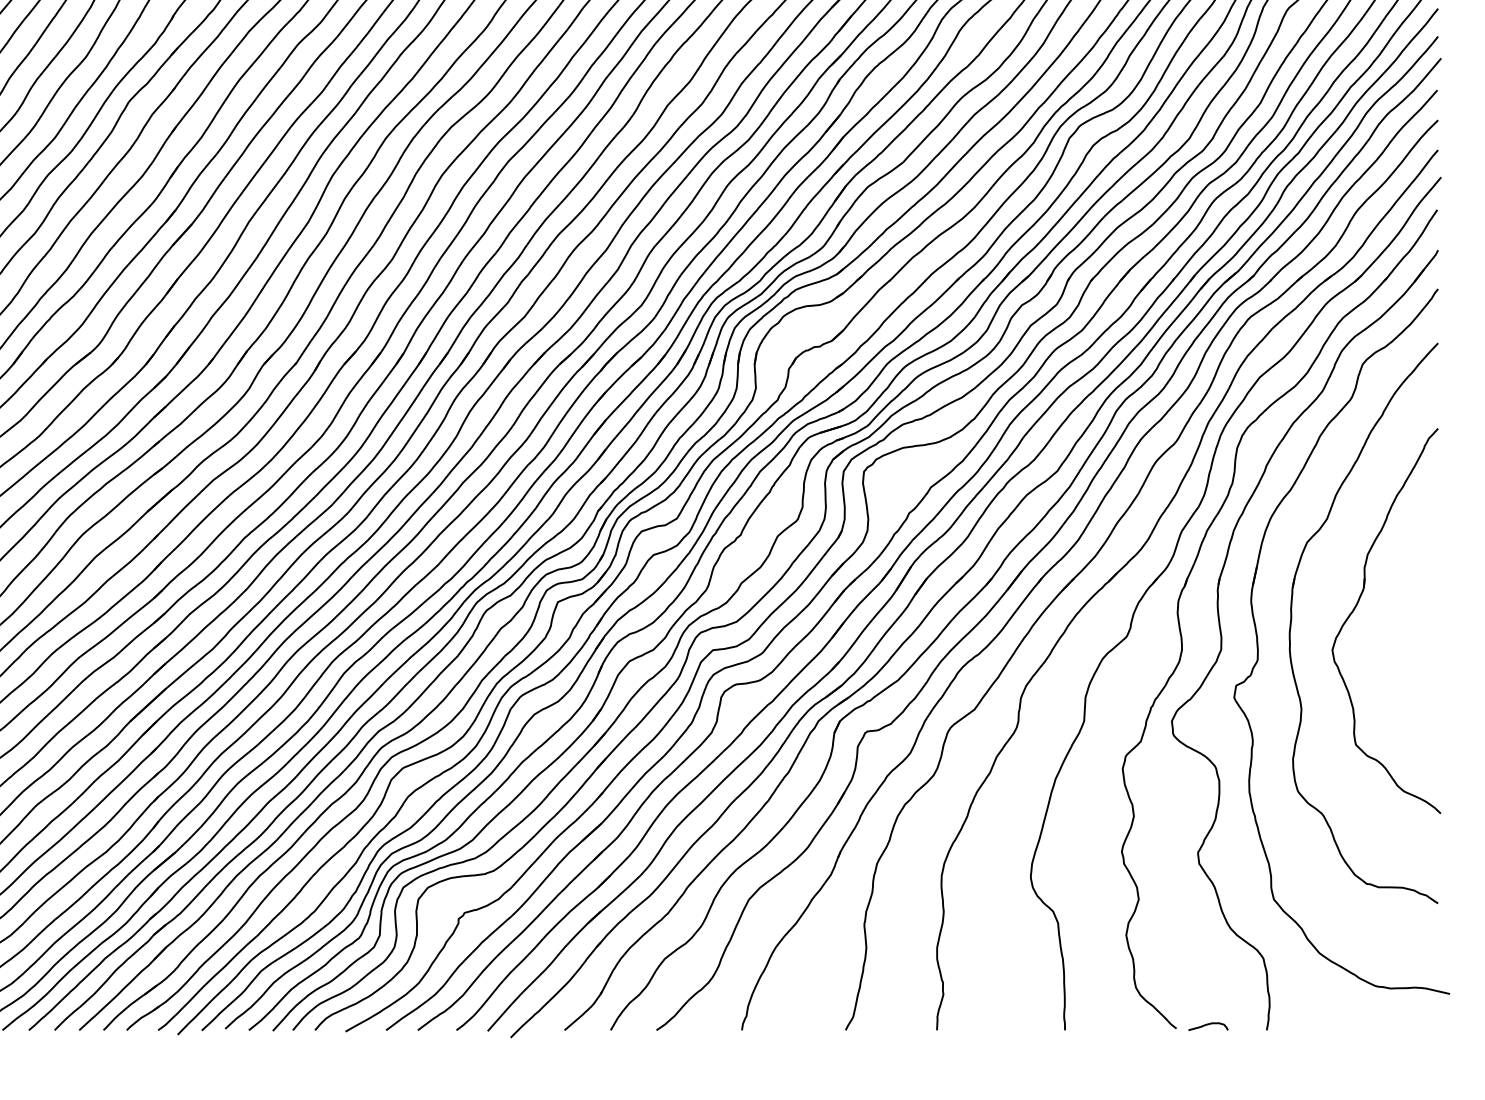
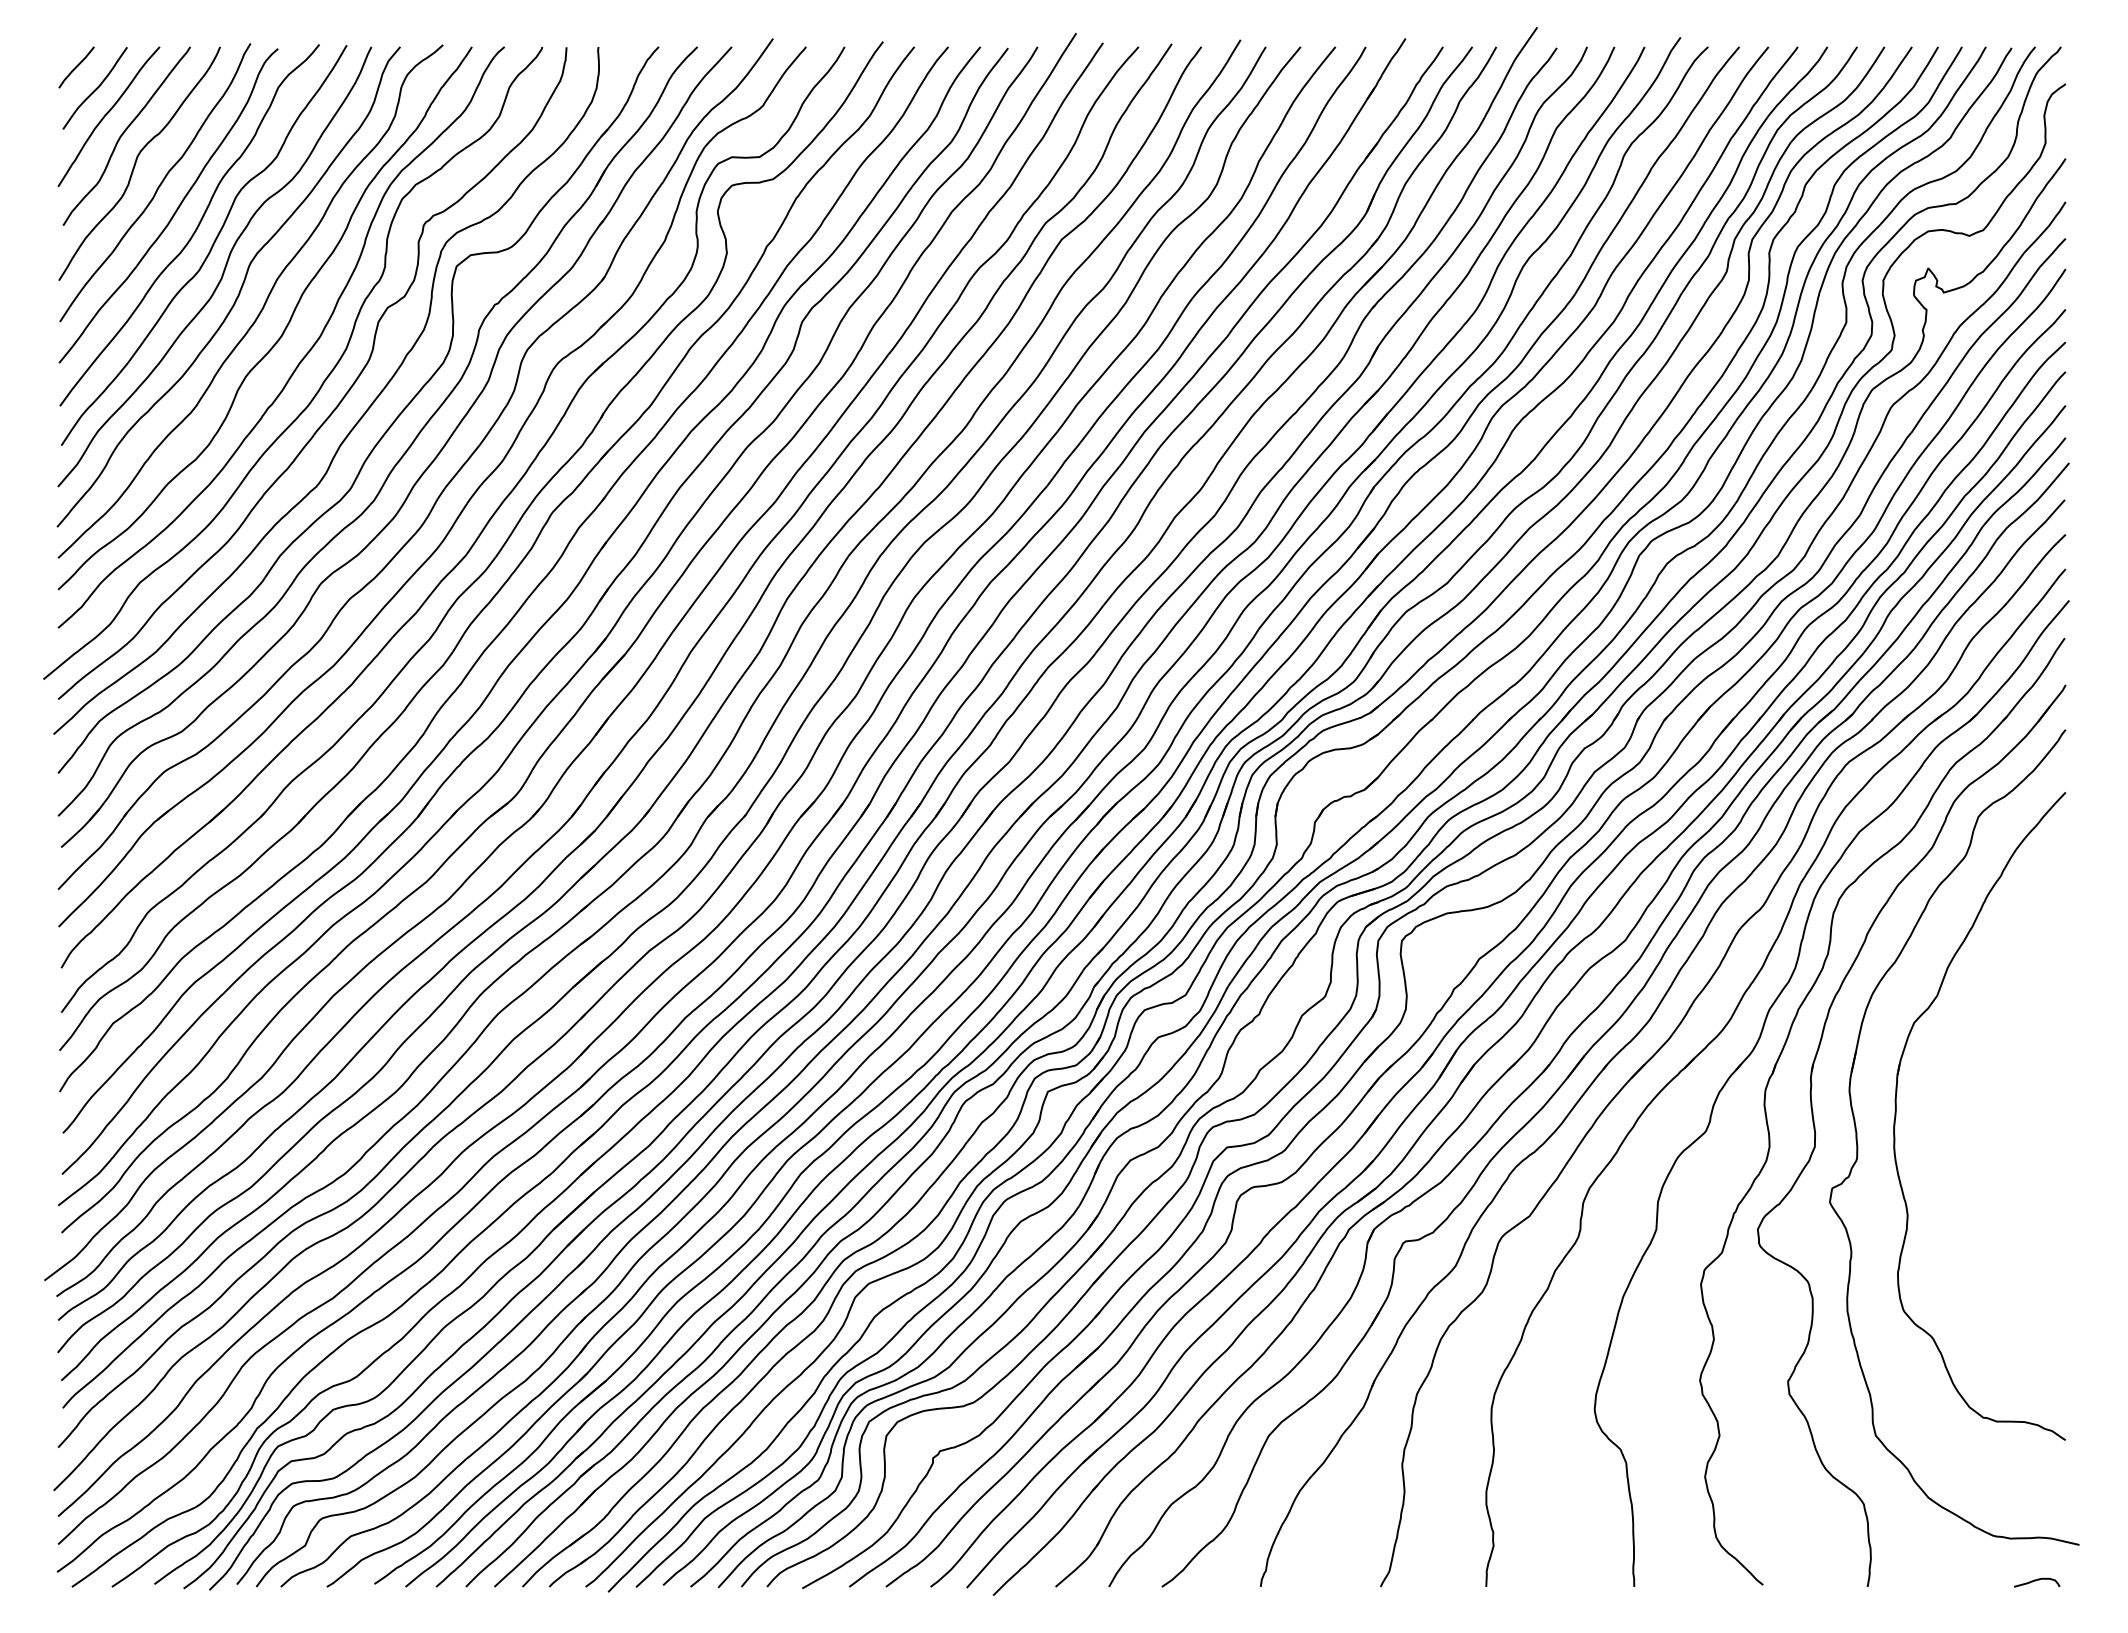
part: (1356, 607) -> (1971, 1097), removed
curve: (1208, 1024) -> (2037, 1580), moved

